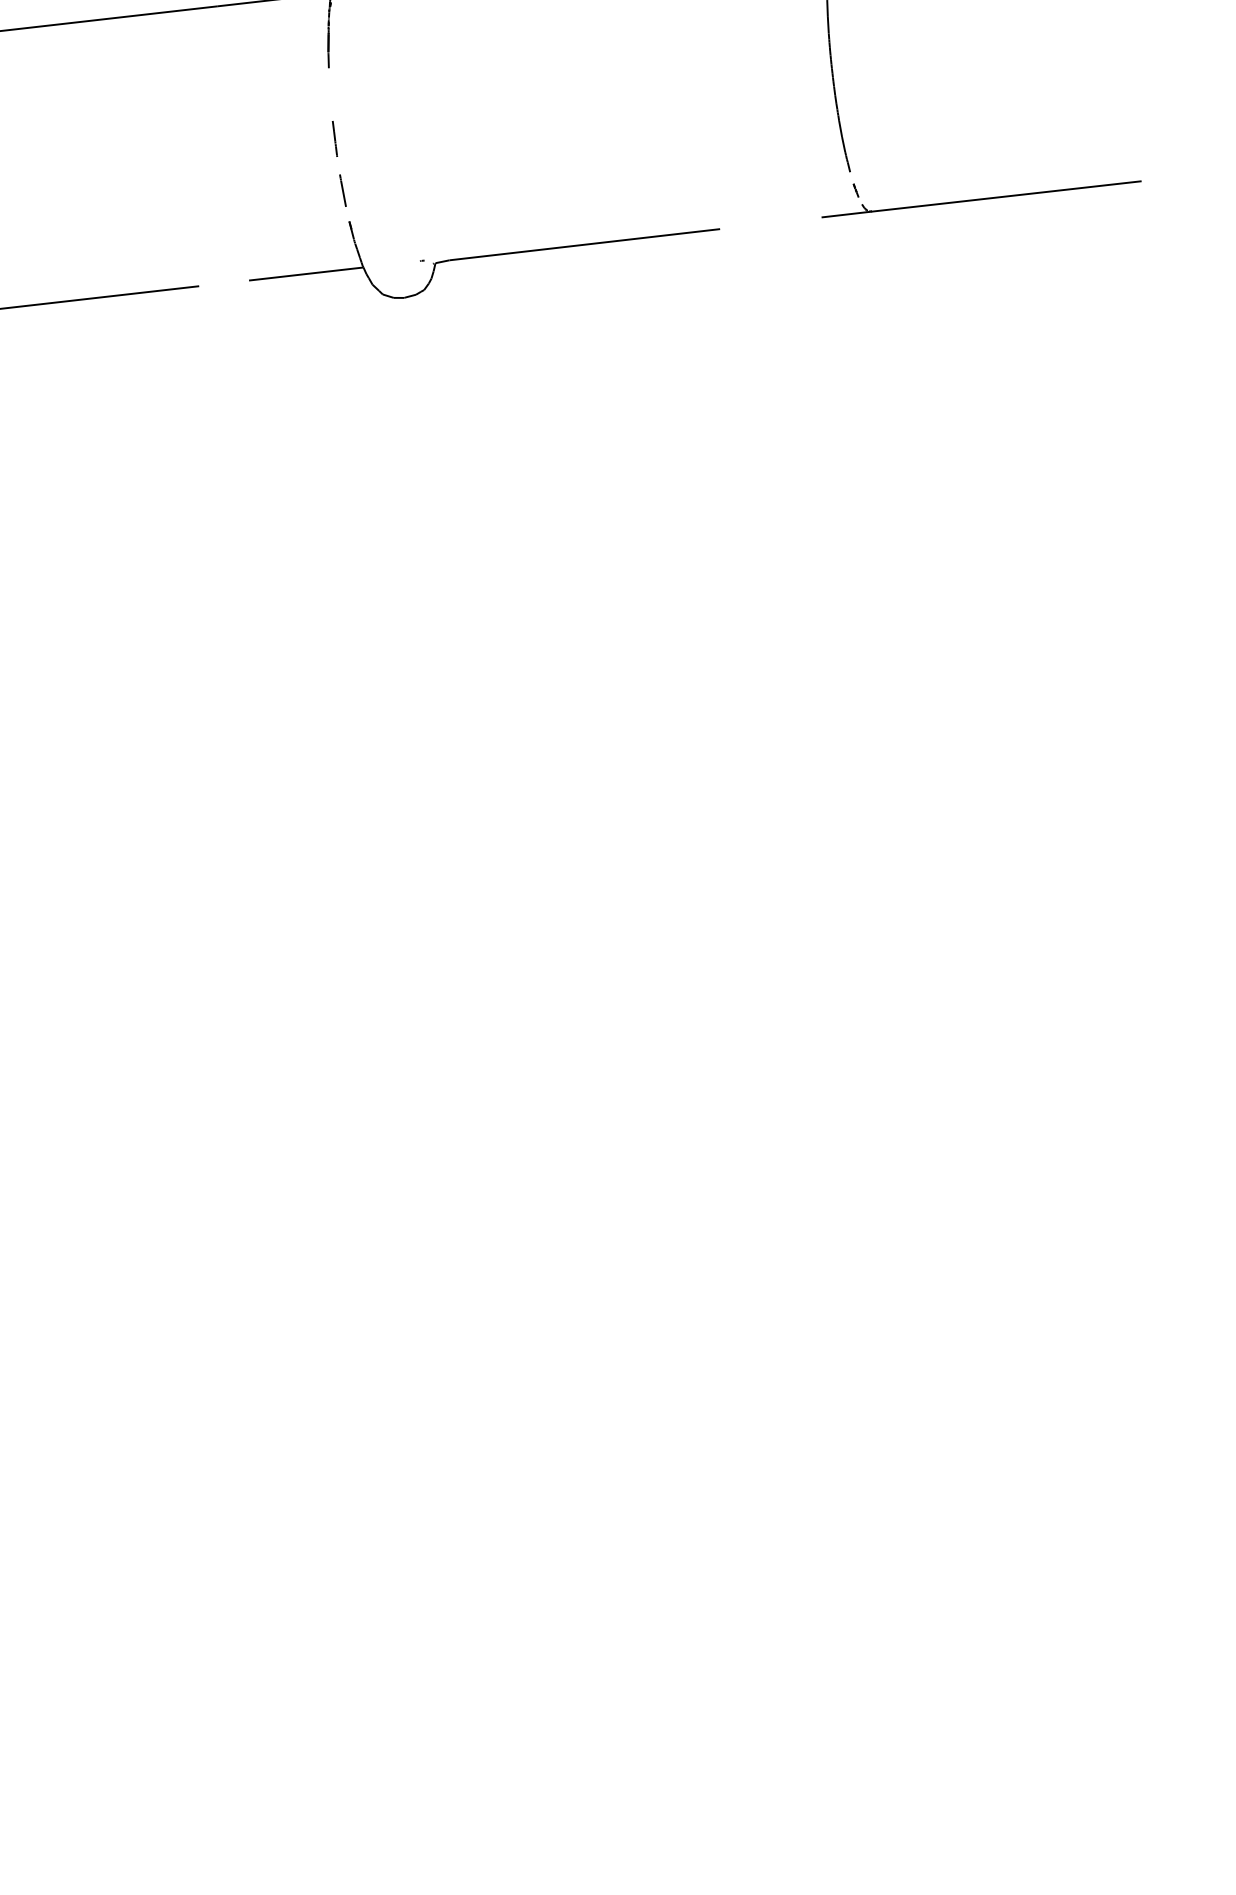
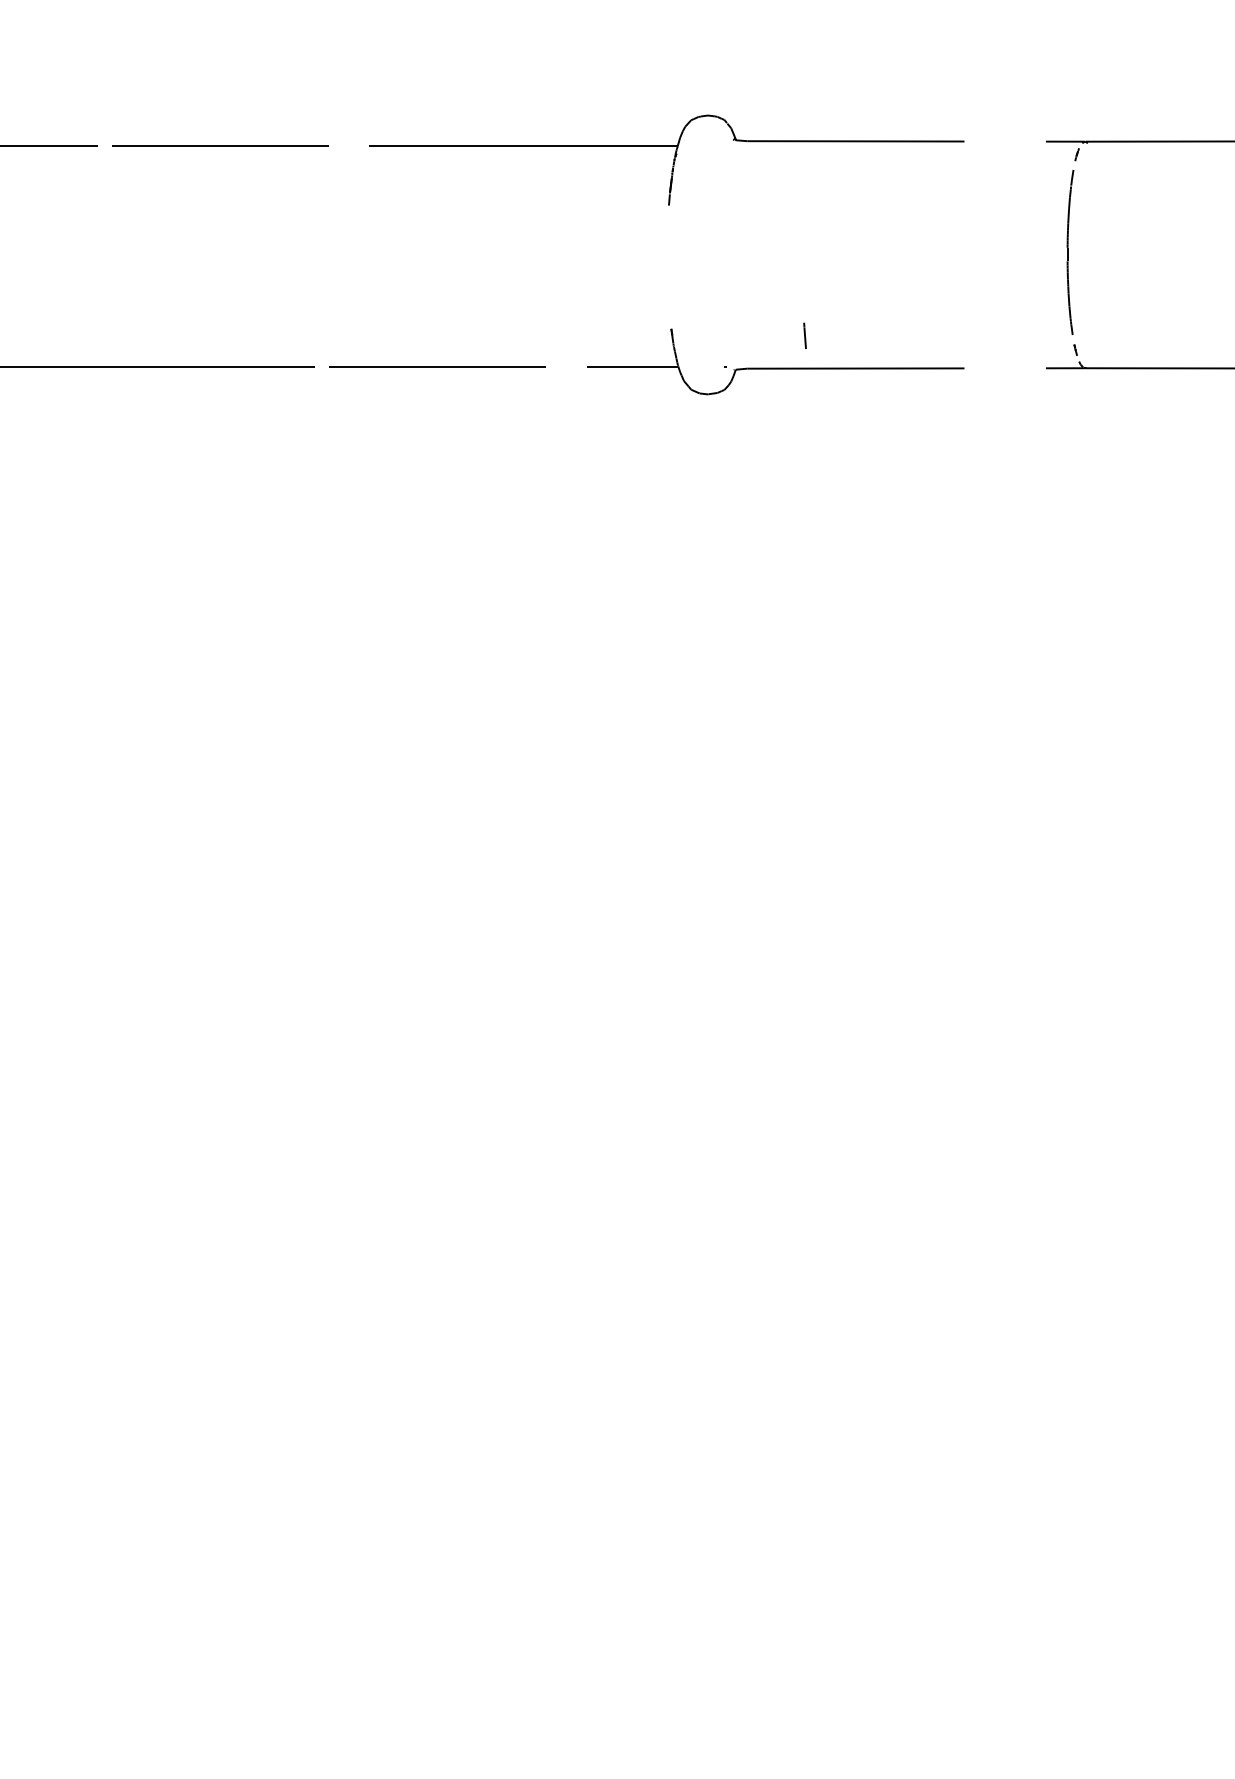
line: (335, 138) -> (667, 261), removed
line: (342, 190) -> (804, 335), moved

